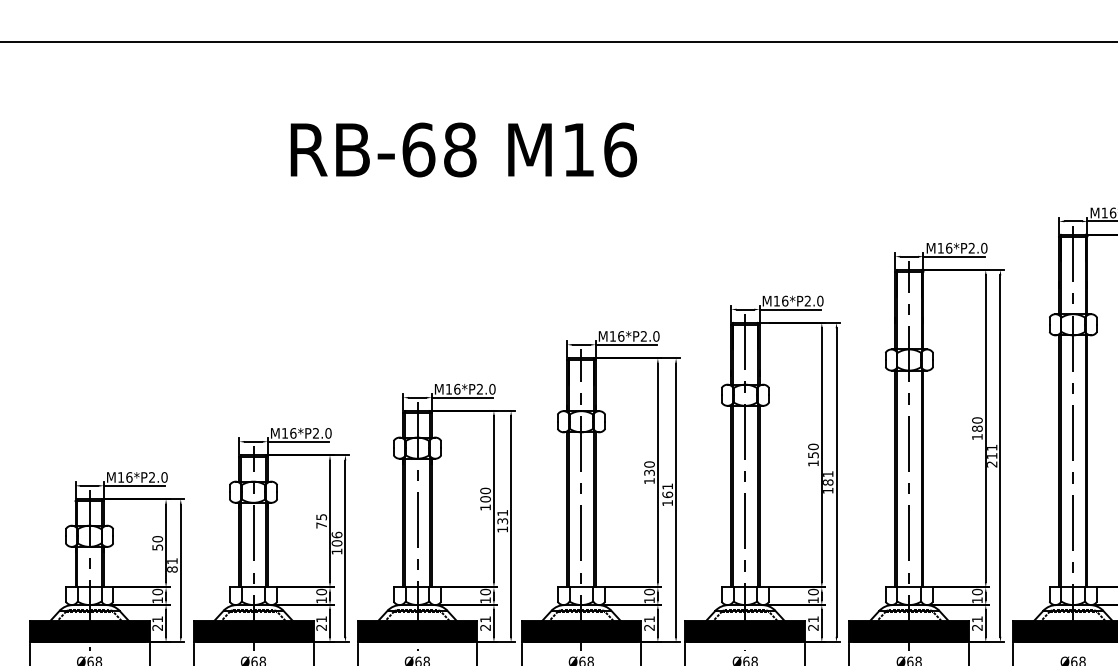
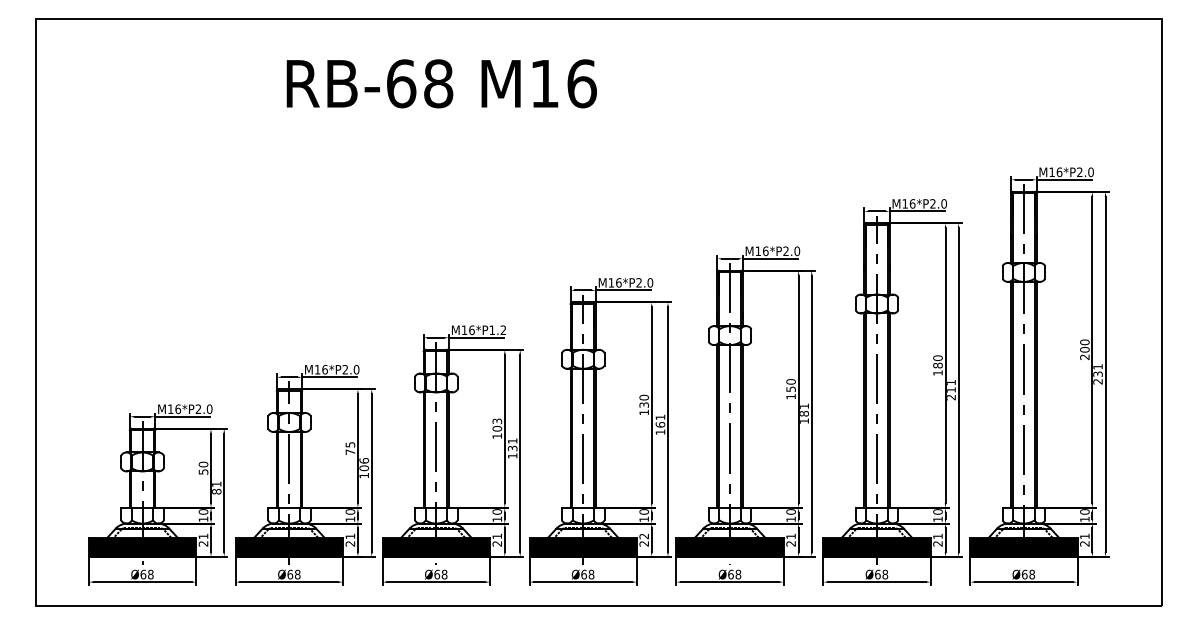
text: (463, 149) -> (441, 83), moved
text: (485, 389) -> (497, 330), M16*P2.0 -> M16*P1.2
text: (485, 491) -> (497, 421), 100 -> 103
text: (648, 619) -> (643, 536), 21 -> 22

